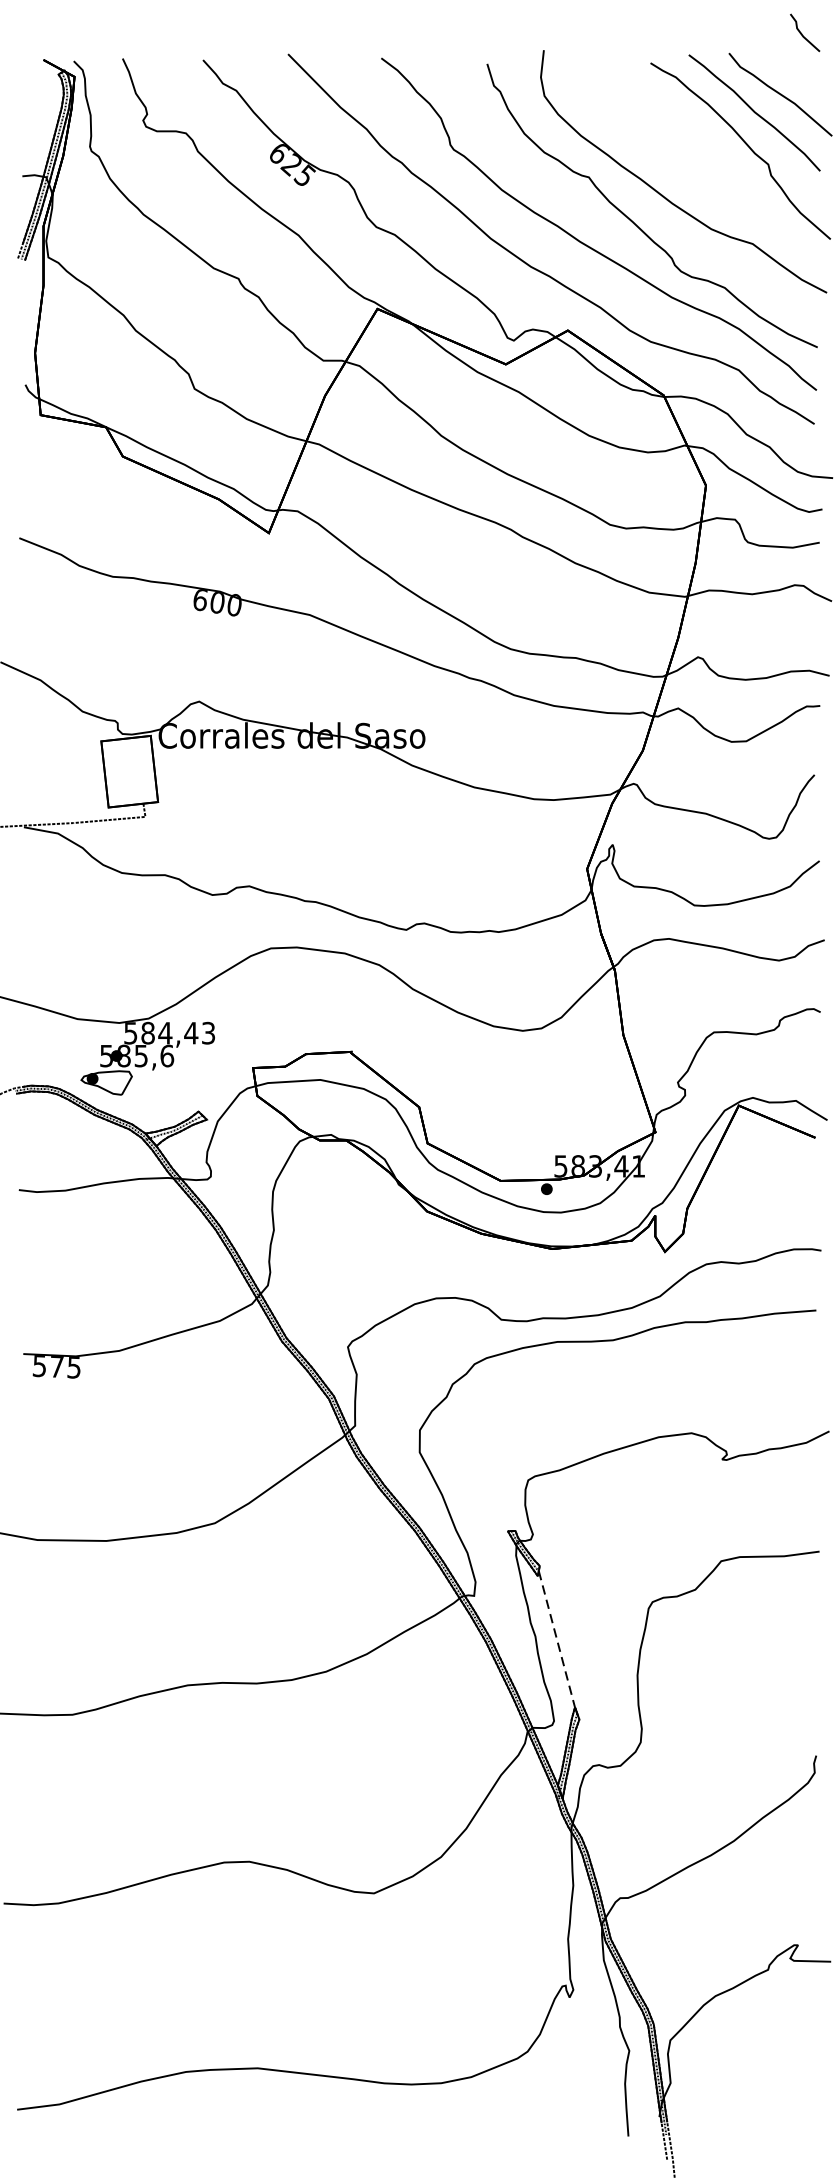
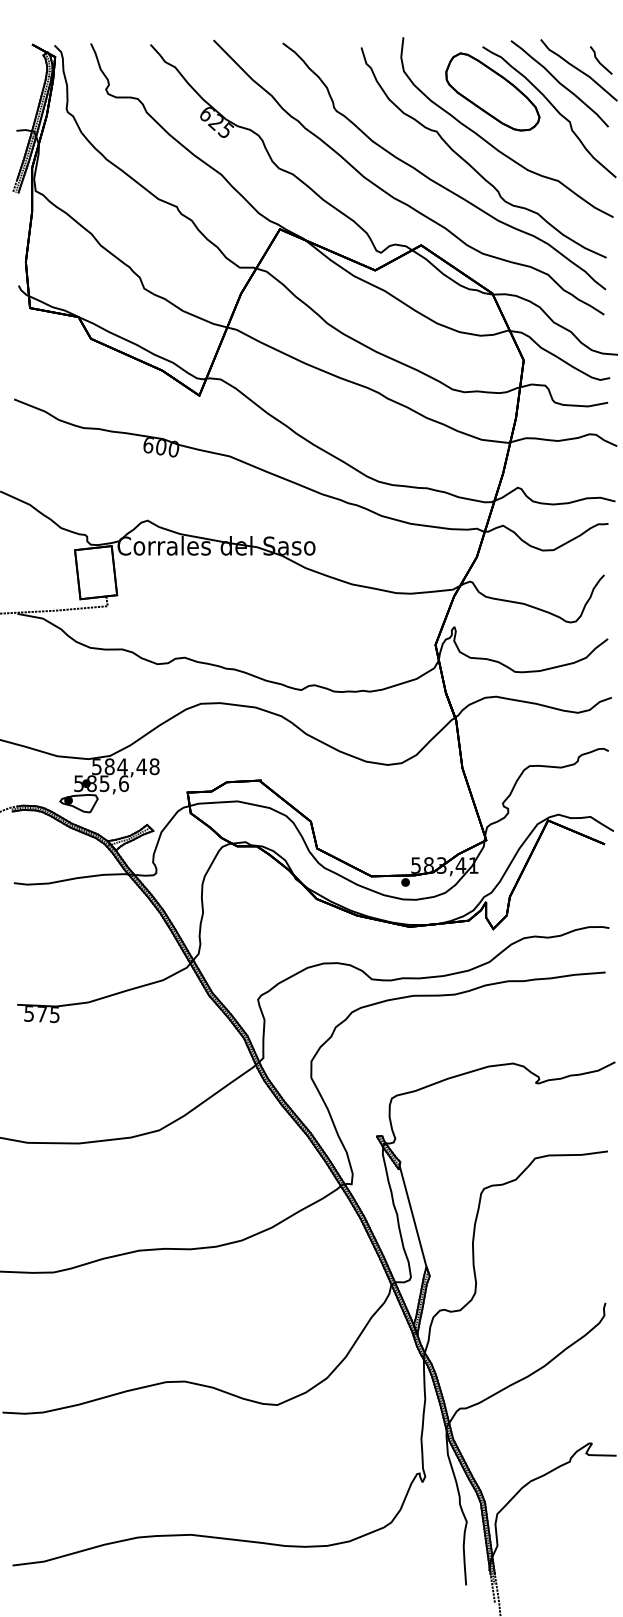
part: (805, 32) -> (601, 60), moved
part: (663, 123) -> (492, 91), added
text: (208, 1032) -> (154, 766), 584,43 -> 584,48
line: (557, 1639) -> (413, 1216), dashed -> solid

